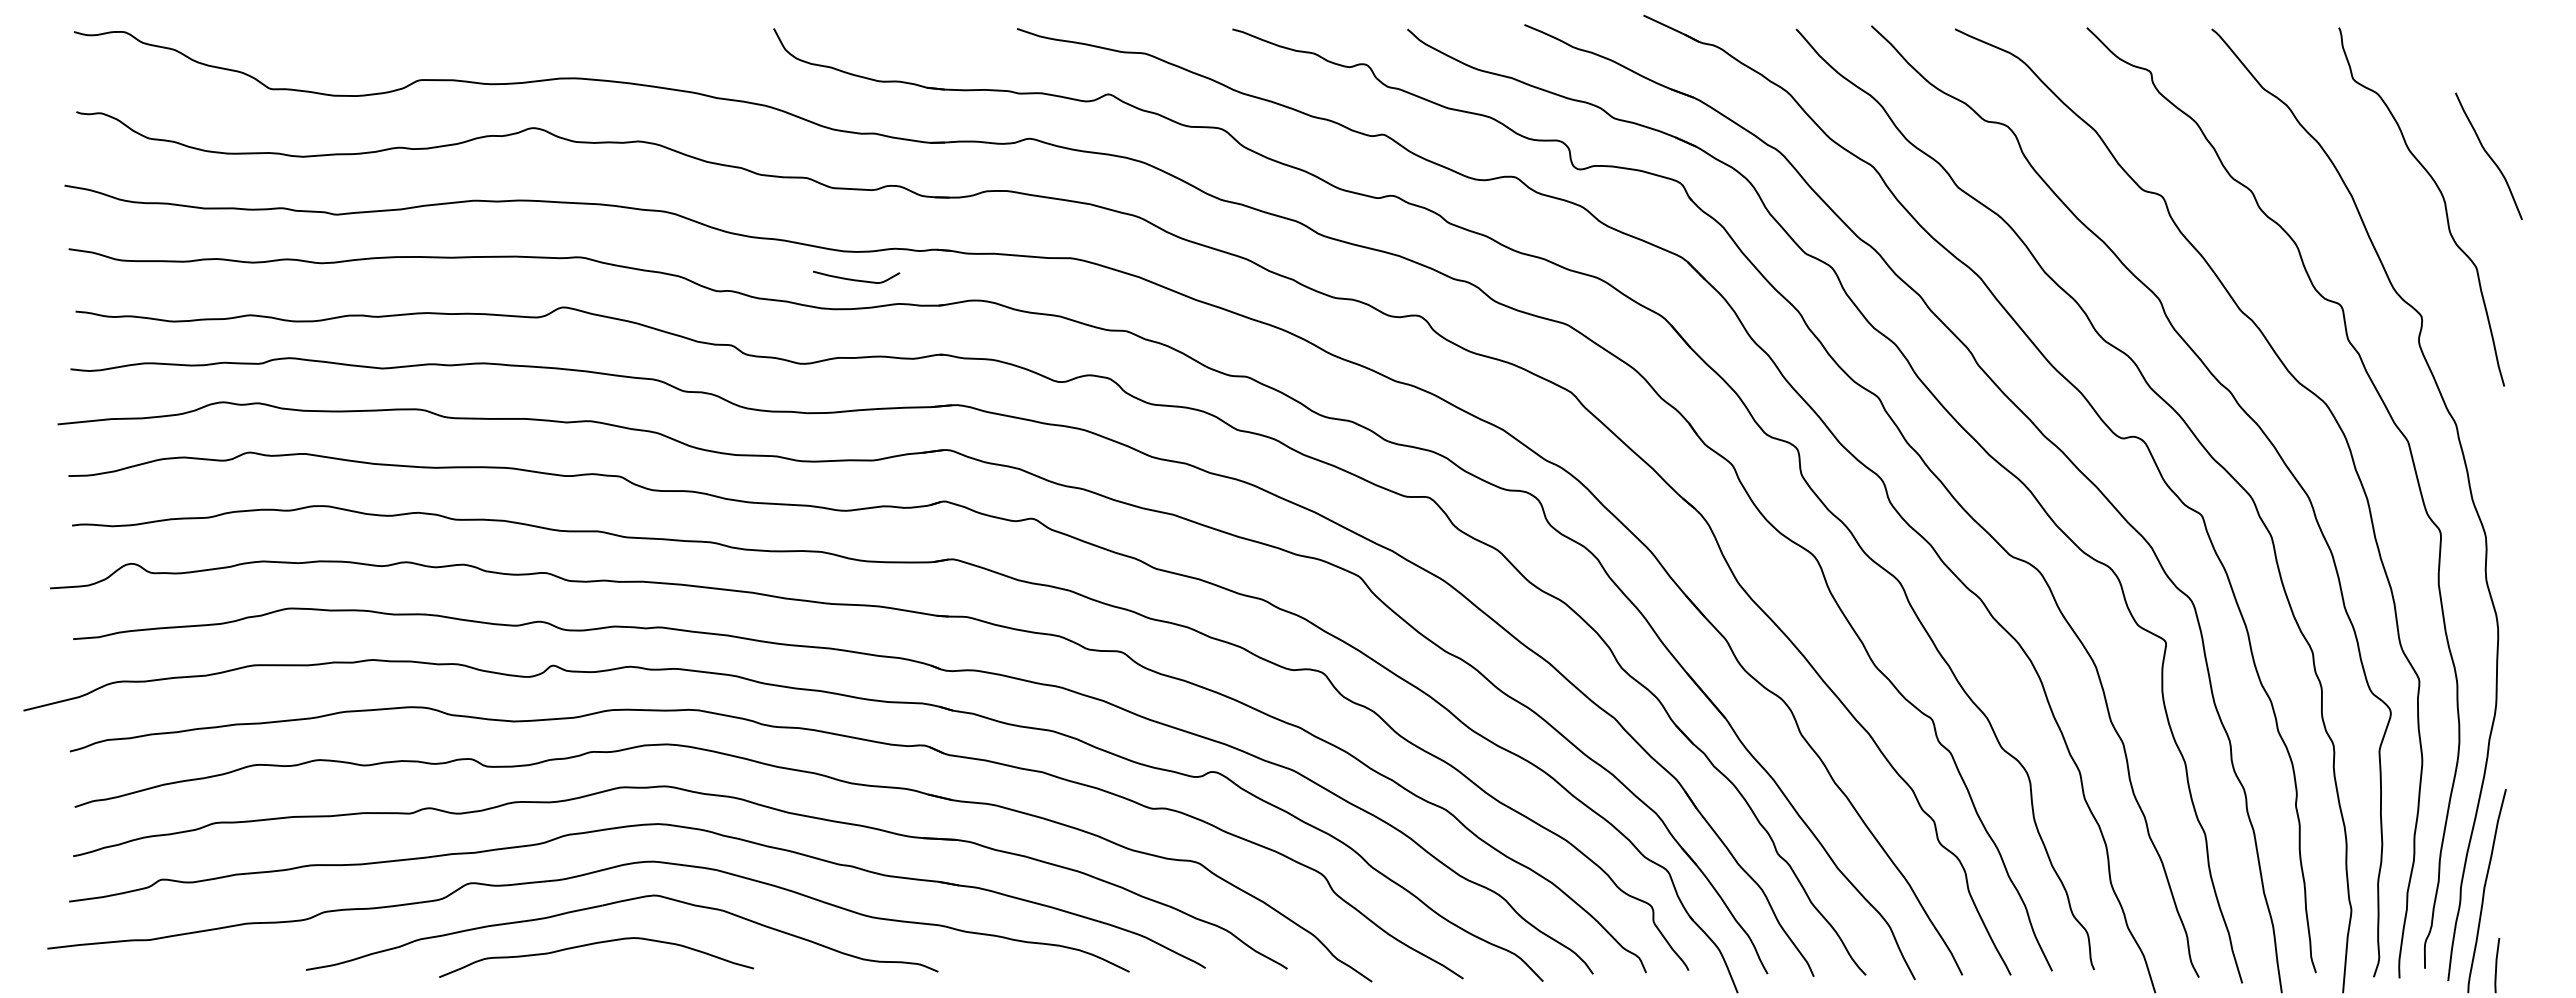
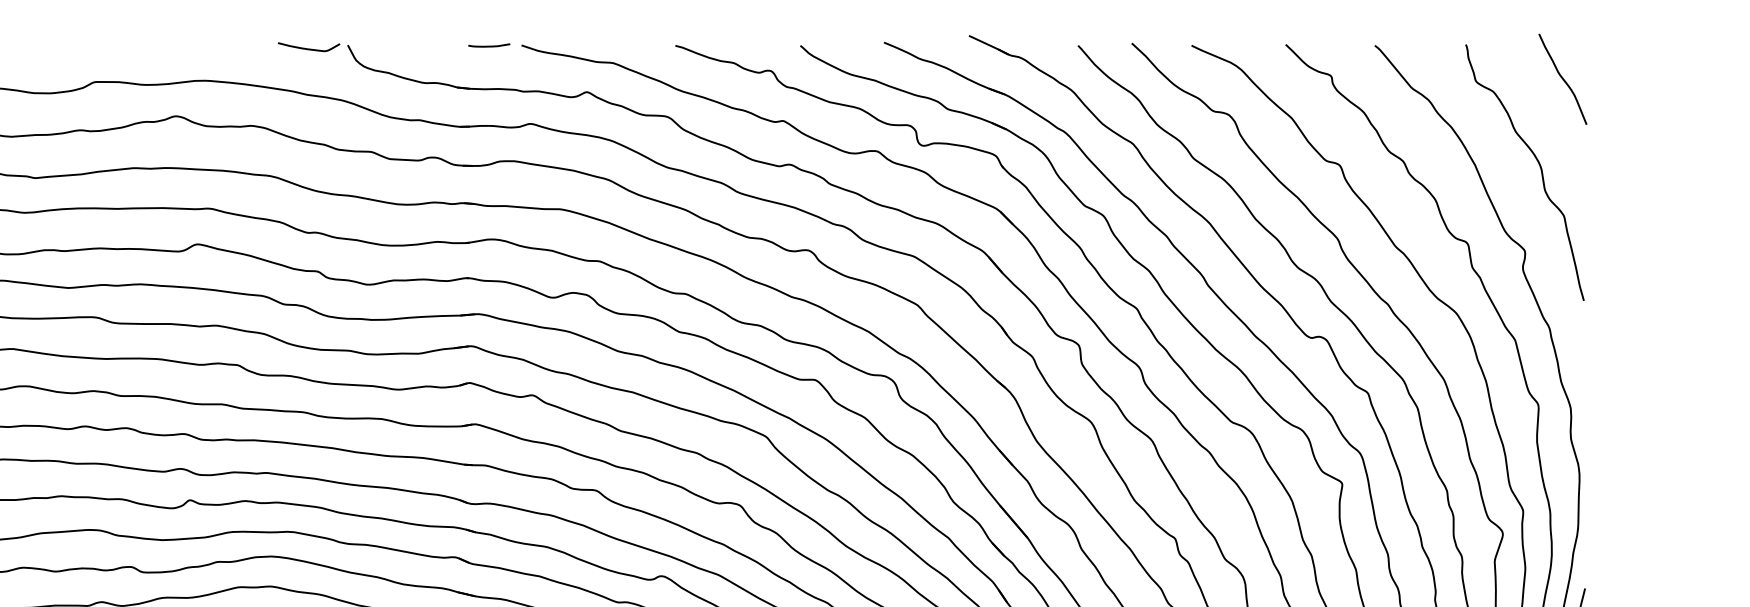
curve: (971, 29) -> (489, 45), added
curve: (2488, 156) -> (1562, 79), moved
curve: (856, 279) -> (309, 48), moved

